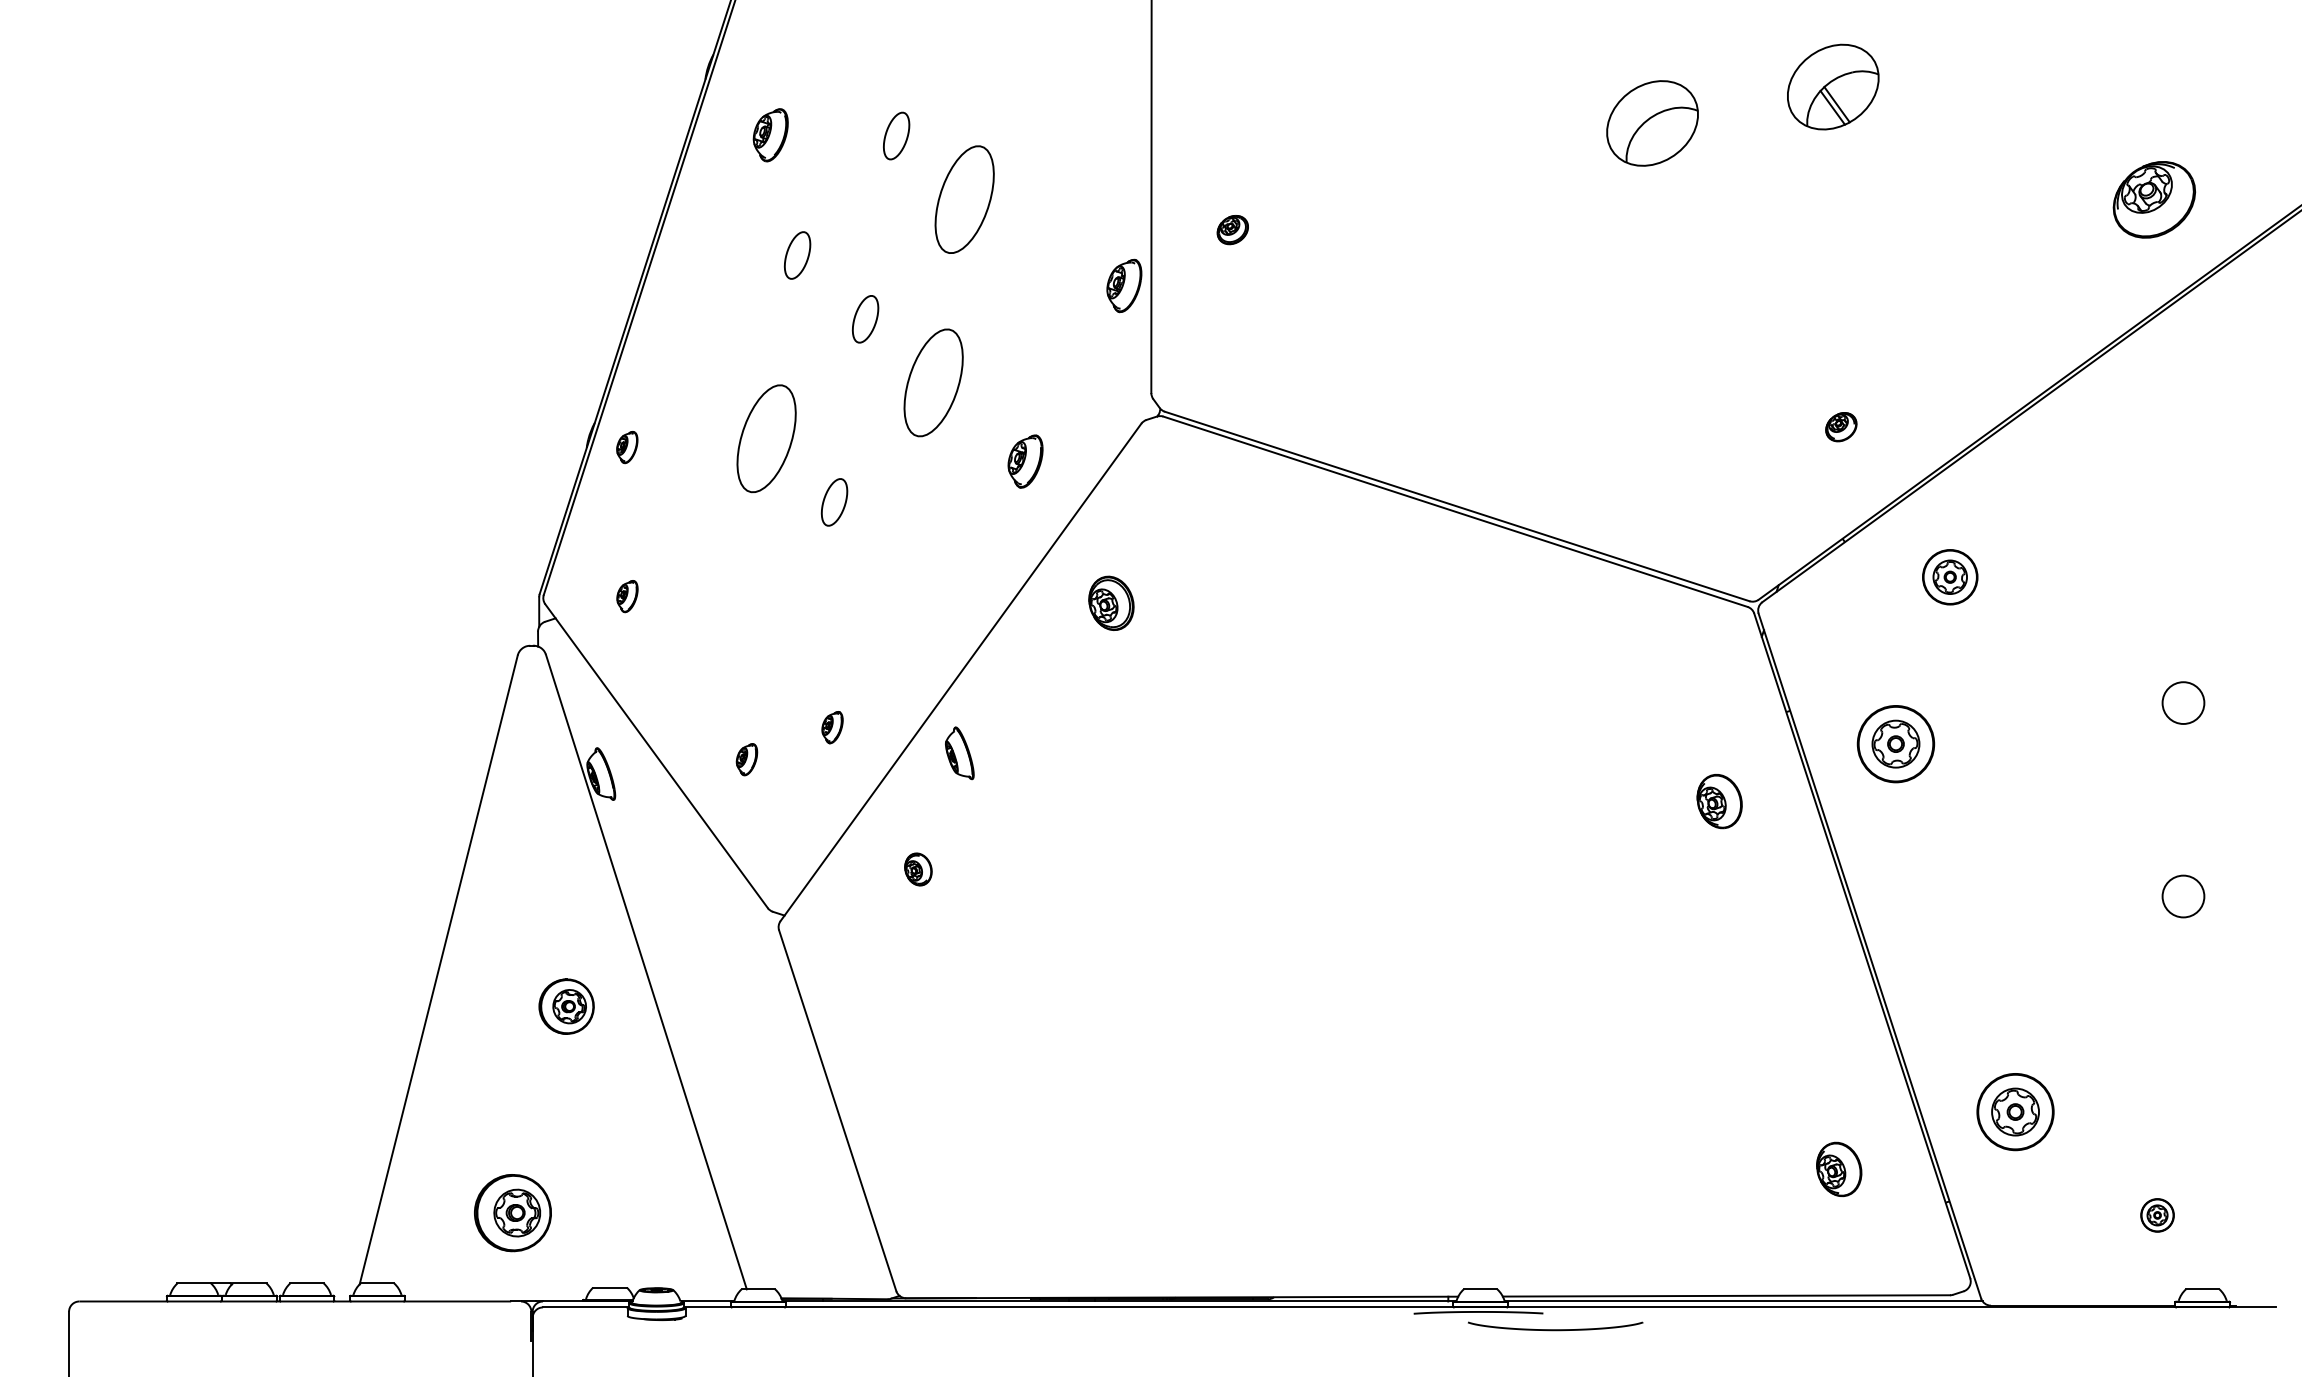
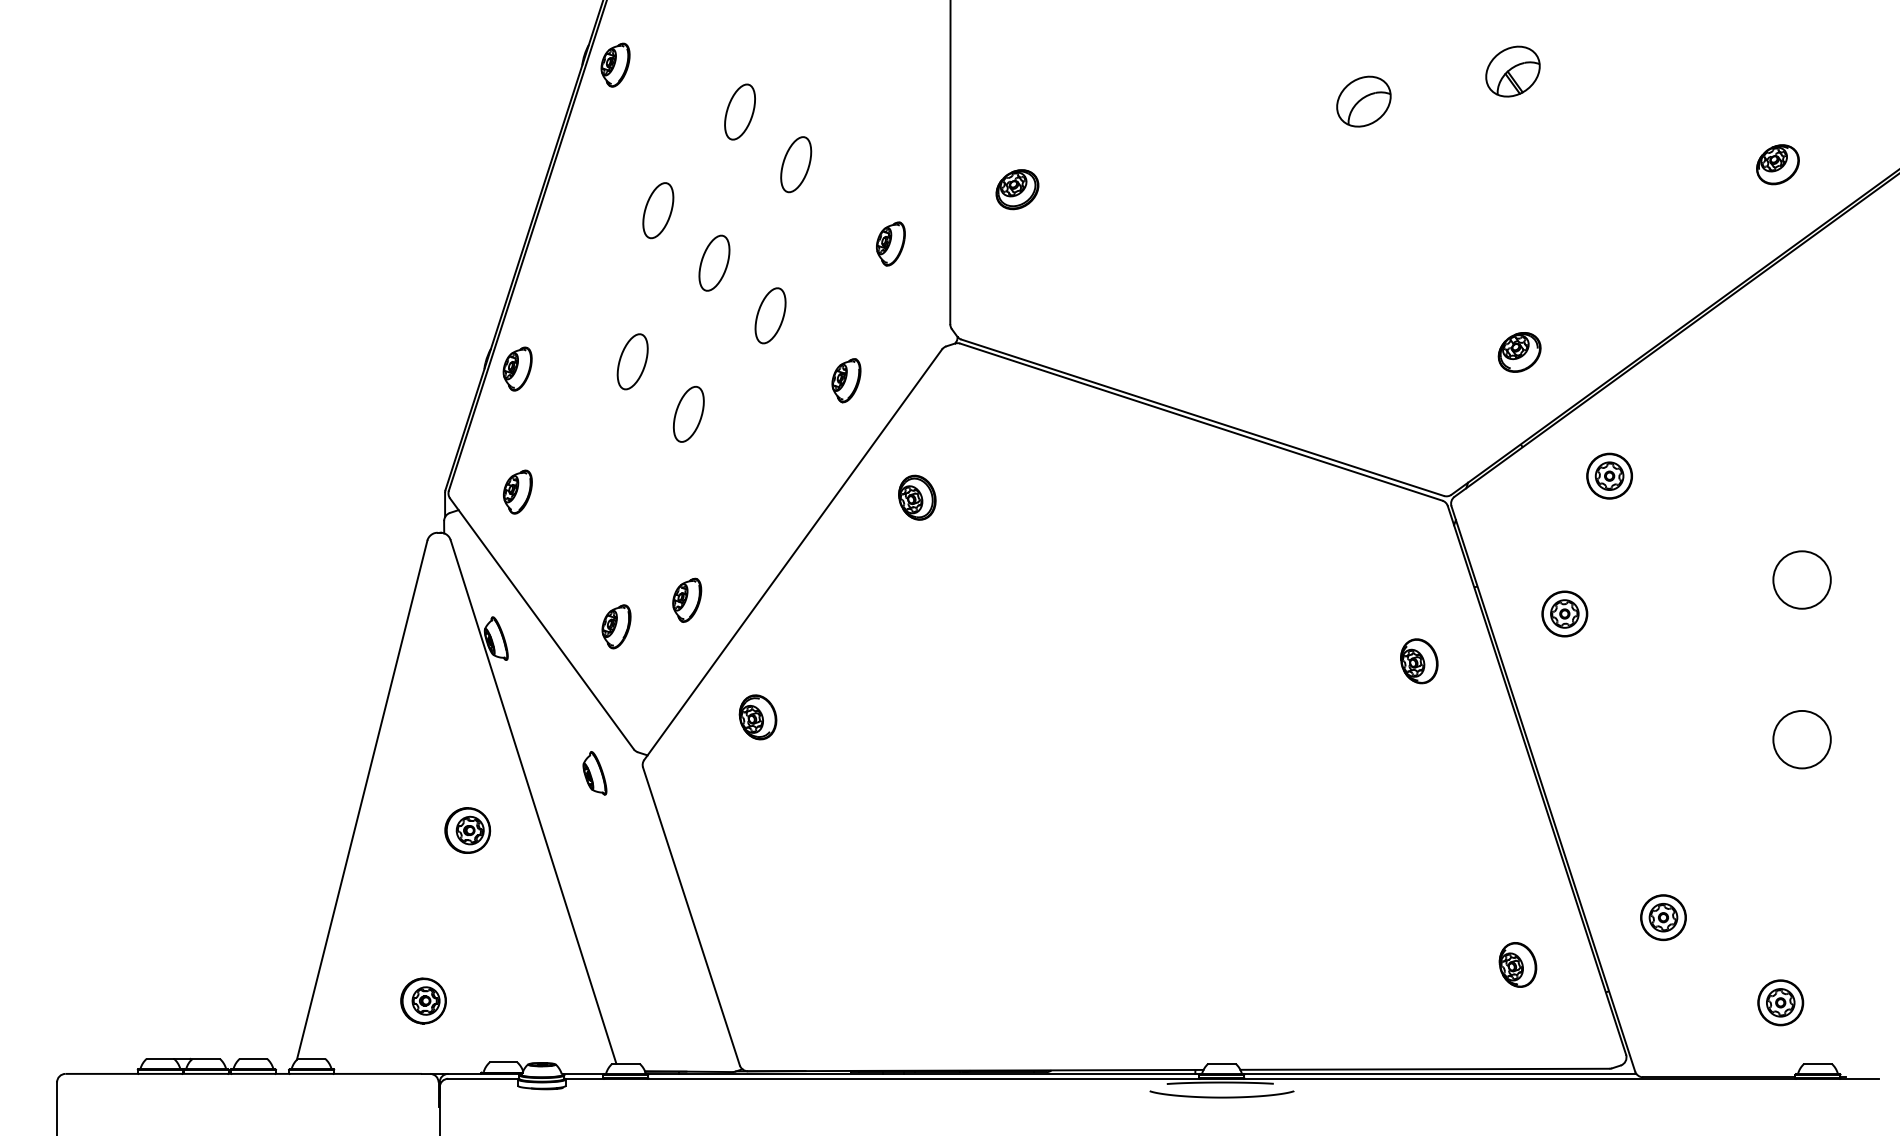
part: (1832, 86) -> (1512, 71), size x0.71
part: (1652, 123) -> (1363, 101), size x0.71
part: (770, 135) -> (615, 65), moved
part: (896, 135) -> (739, 111), size x1.43
part: (964, 199) -> (796, 164), size x0.62
part: (2153, 199) -> (1777, 164), size x0.62
part: (1232, 229) -> (1017, 189), size x1.67
part: (797, 255) -> (658, 210), size x1.43
part: (1124, 285) -> (890, 243), moved
part: (865, 319) -> (714, 263), size x1.43
part: (933, 382) -> (770, 315), size x0.62
part: (1841, 426) -> (1519, 351), size x1.67
part: (766, 438) -> (632, 361), size x0.62
part: (627, 447) -> (517, 369), size x1.67
part: (834, 502) -> (688, 414), size x1.43
part: (627, 596) -> (517, 492), size x1.67
circle: (2183, 702) -> (1802, 579), size x1.67
part: (832, 727) -> (687, 600), size x1.67
part: (1895, 744) -> (1564, 614), size x0.71
part: (959, 753) -> (594, 773), moved
part: (746, 759) -> (616, 626), size x1.67
part: (918, 869) -> (758, 717), size x1.67
circle: (2183, 896) -> (1802, 739), size x1.67
part: (2015, 1112) -> (1663, 917), size x0.71
part: (513, 1213) -> (423, 1001), size x0.71
part: (2157, 1215) -> (1780, 1002), size x1.67
curve: (1555, 1329) -> (1221, 1097), moved

